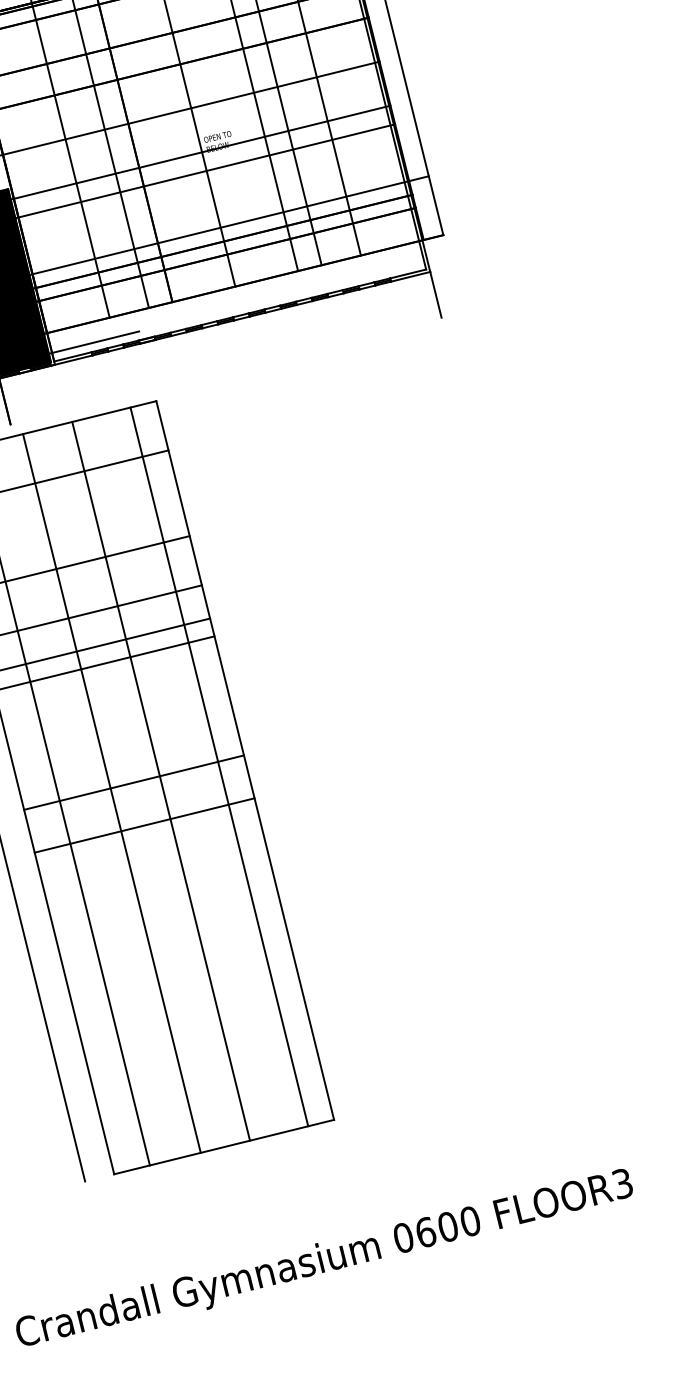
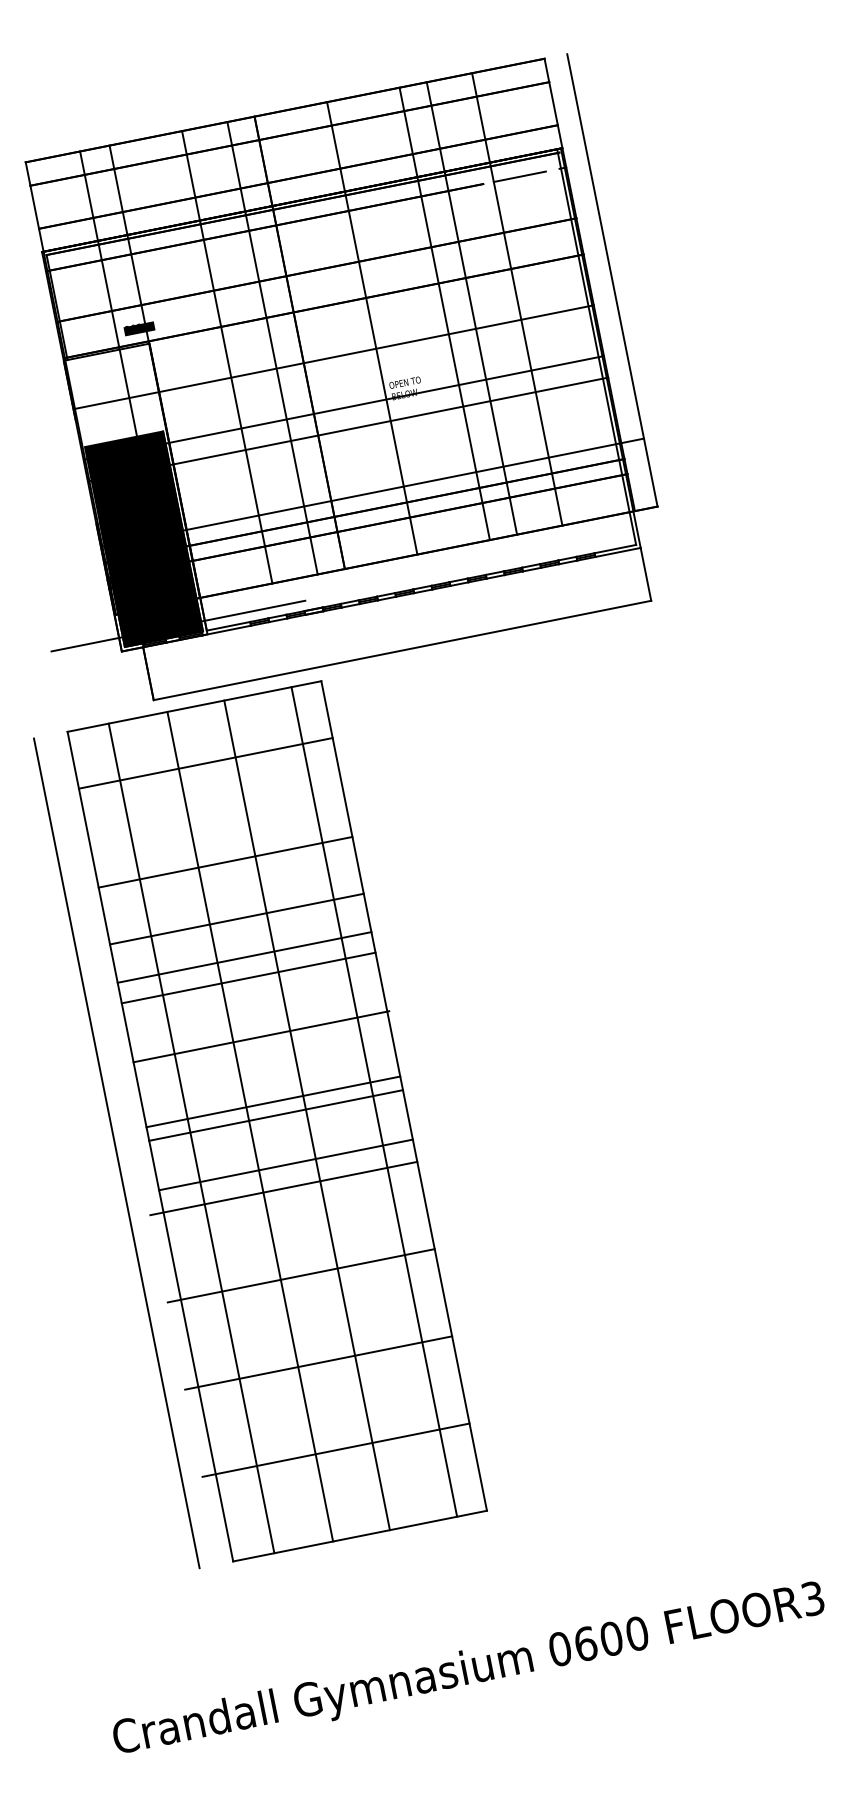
line: (226, 371) -> (402, 650), added
line: (118, 714) -> (261, 1036), added
line: (131, 770) -> (273, 1101), added
line: (143, 846) -> (283, 1188), added
line: (161, 921) -> (300, 1275), added
line: (180, 996) -> (318, 1362), added
line: (199, 1072) -> (335, 1449), added

